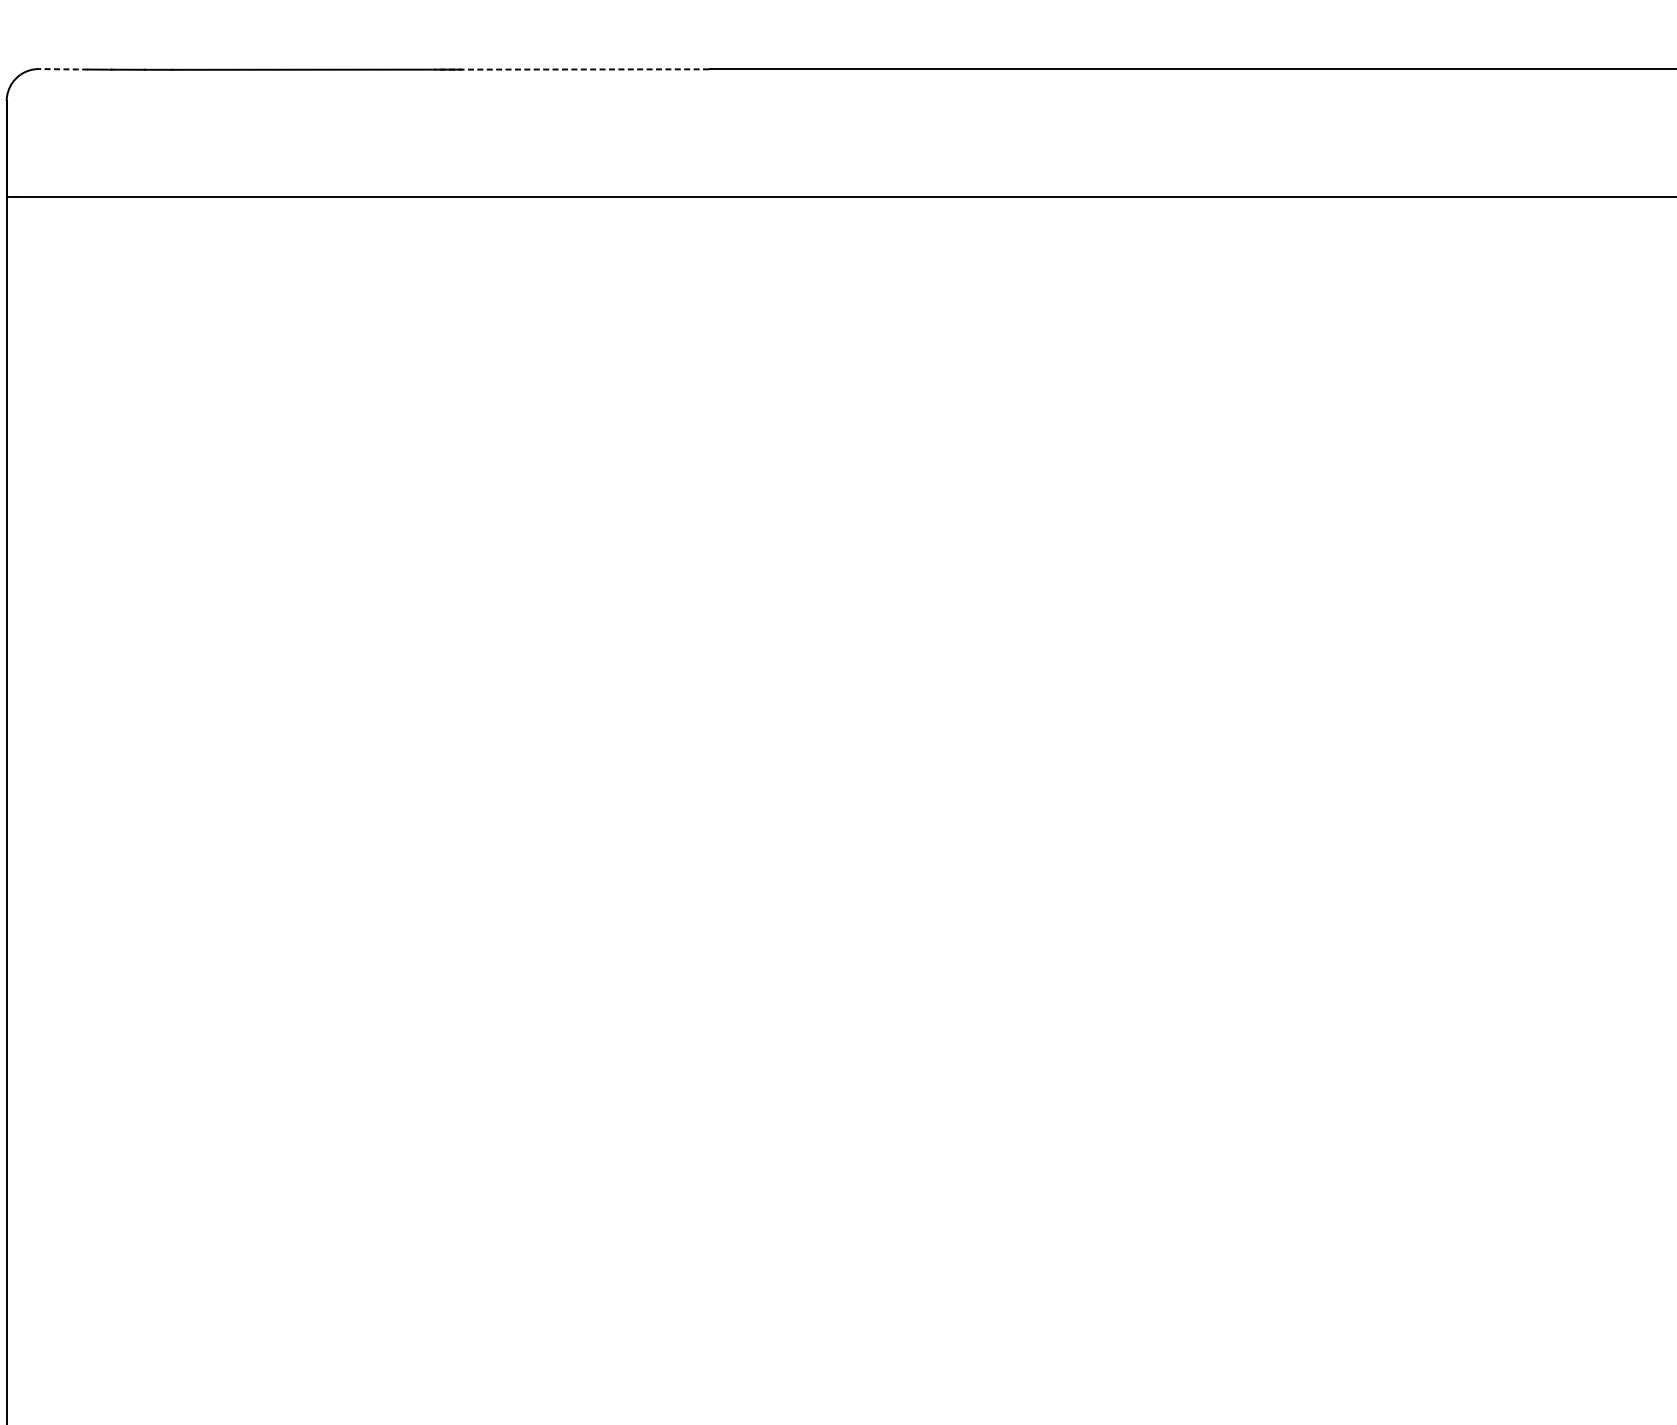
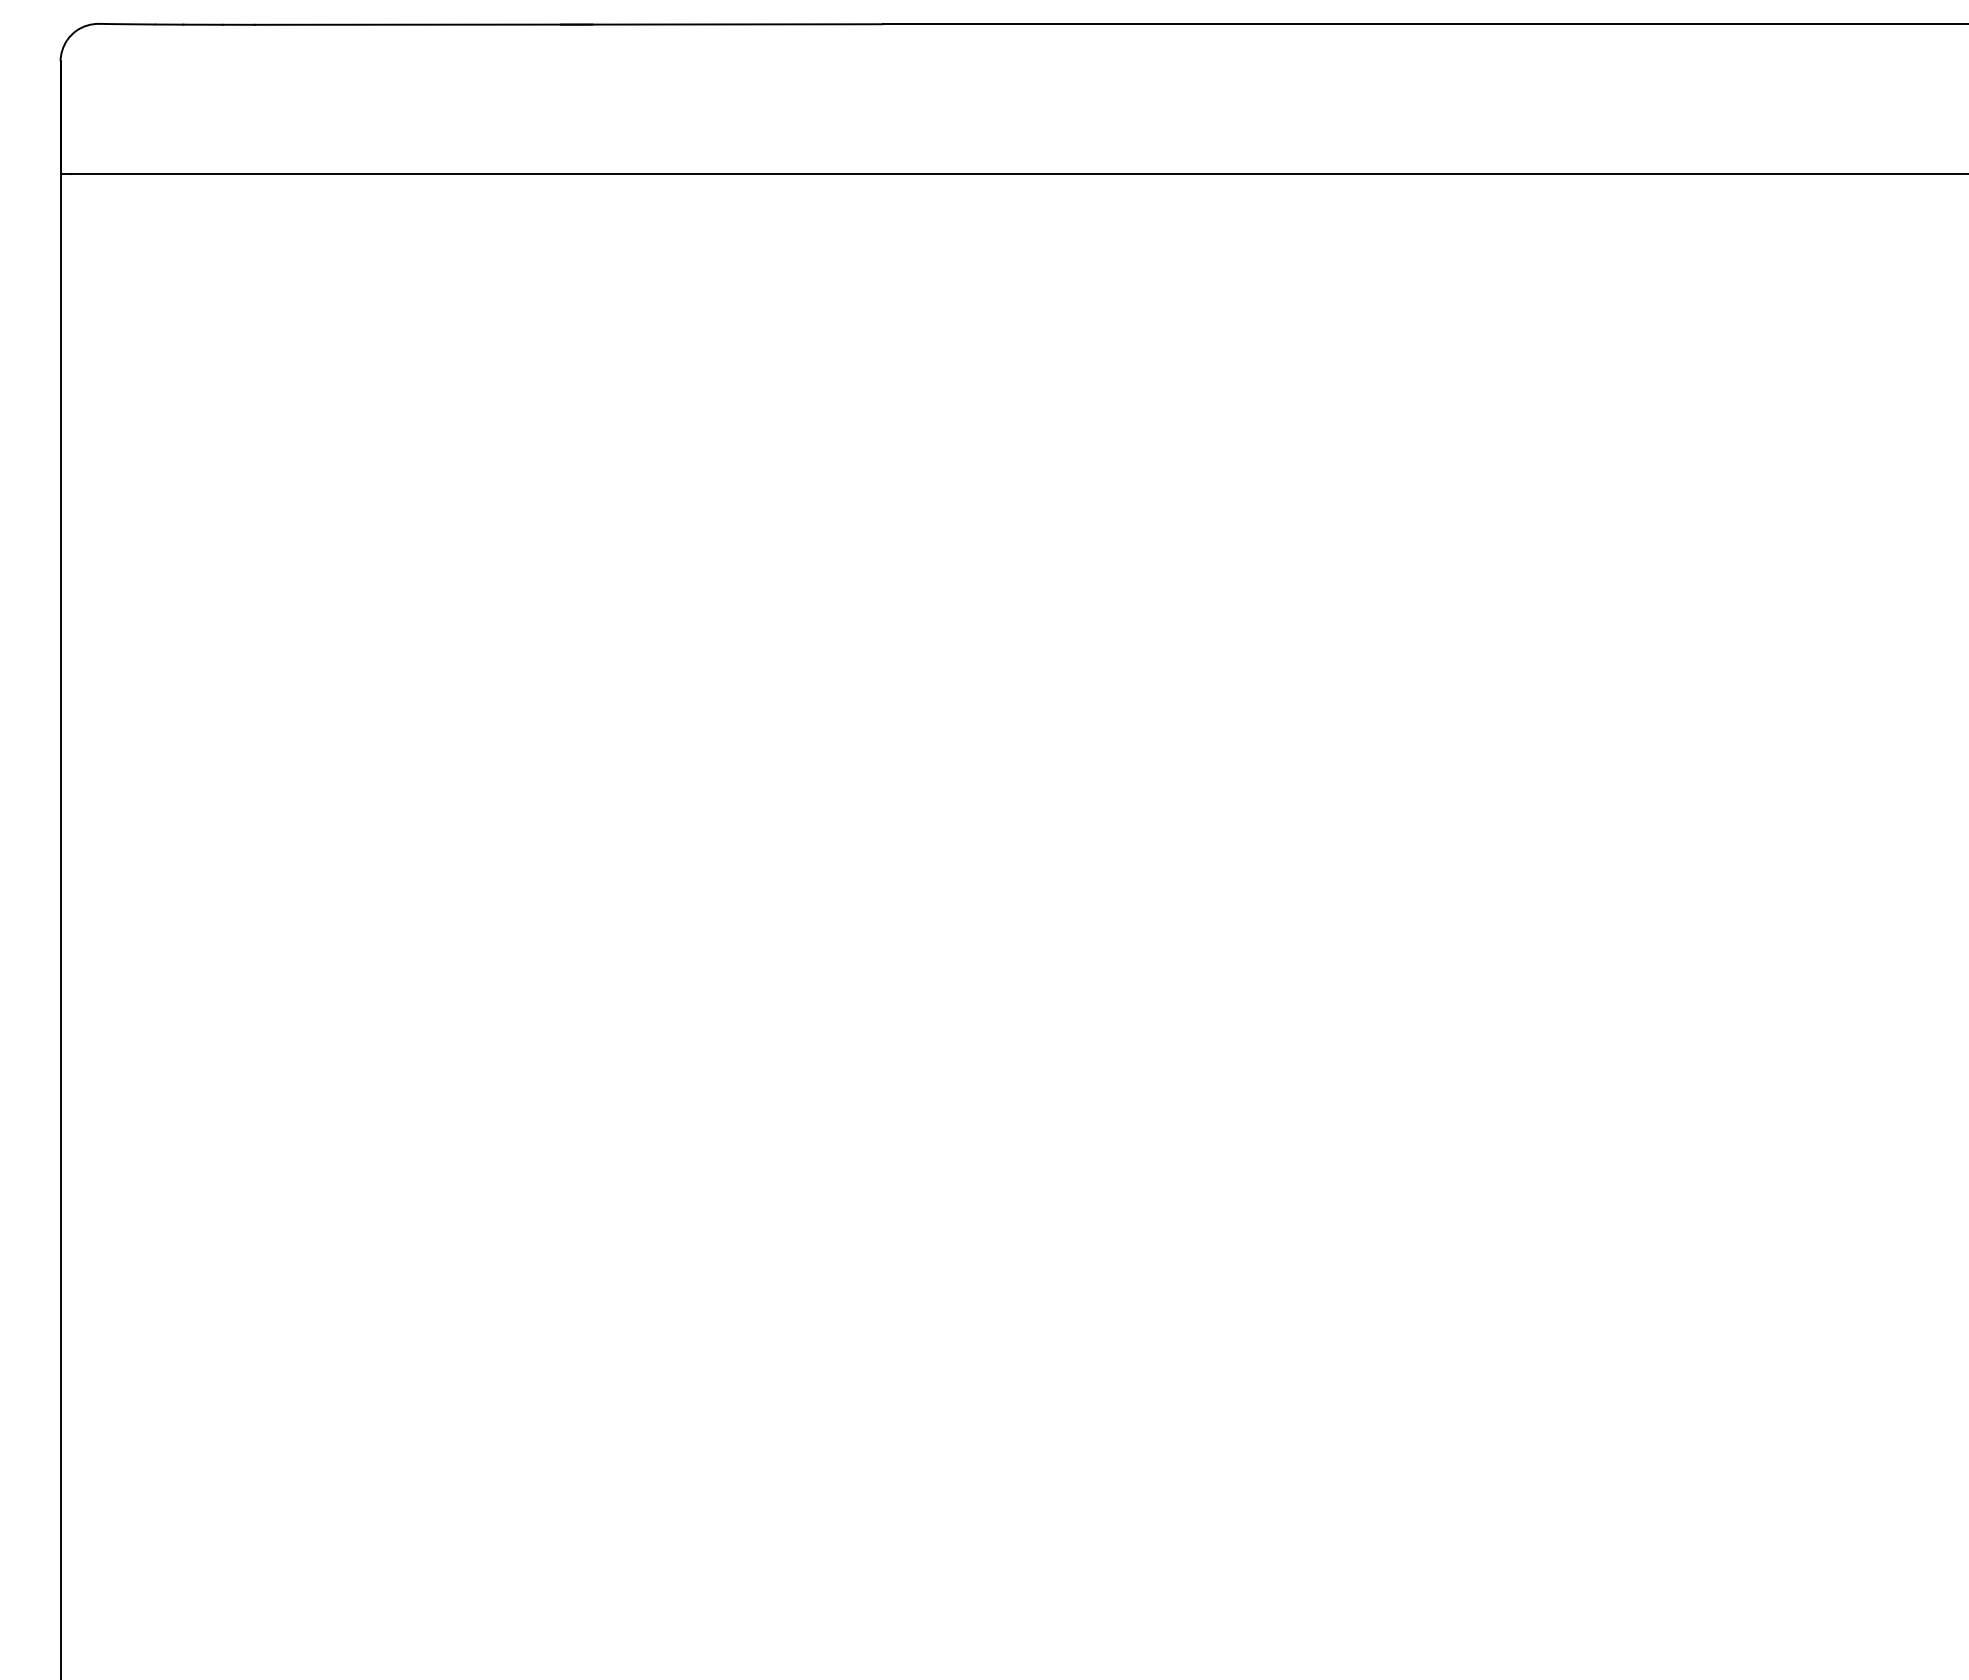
line: (63, 69) -> (127, 24), dashed -> solid
line: (571, 69) -> (721, 24), dashed -> solid

